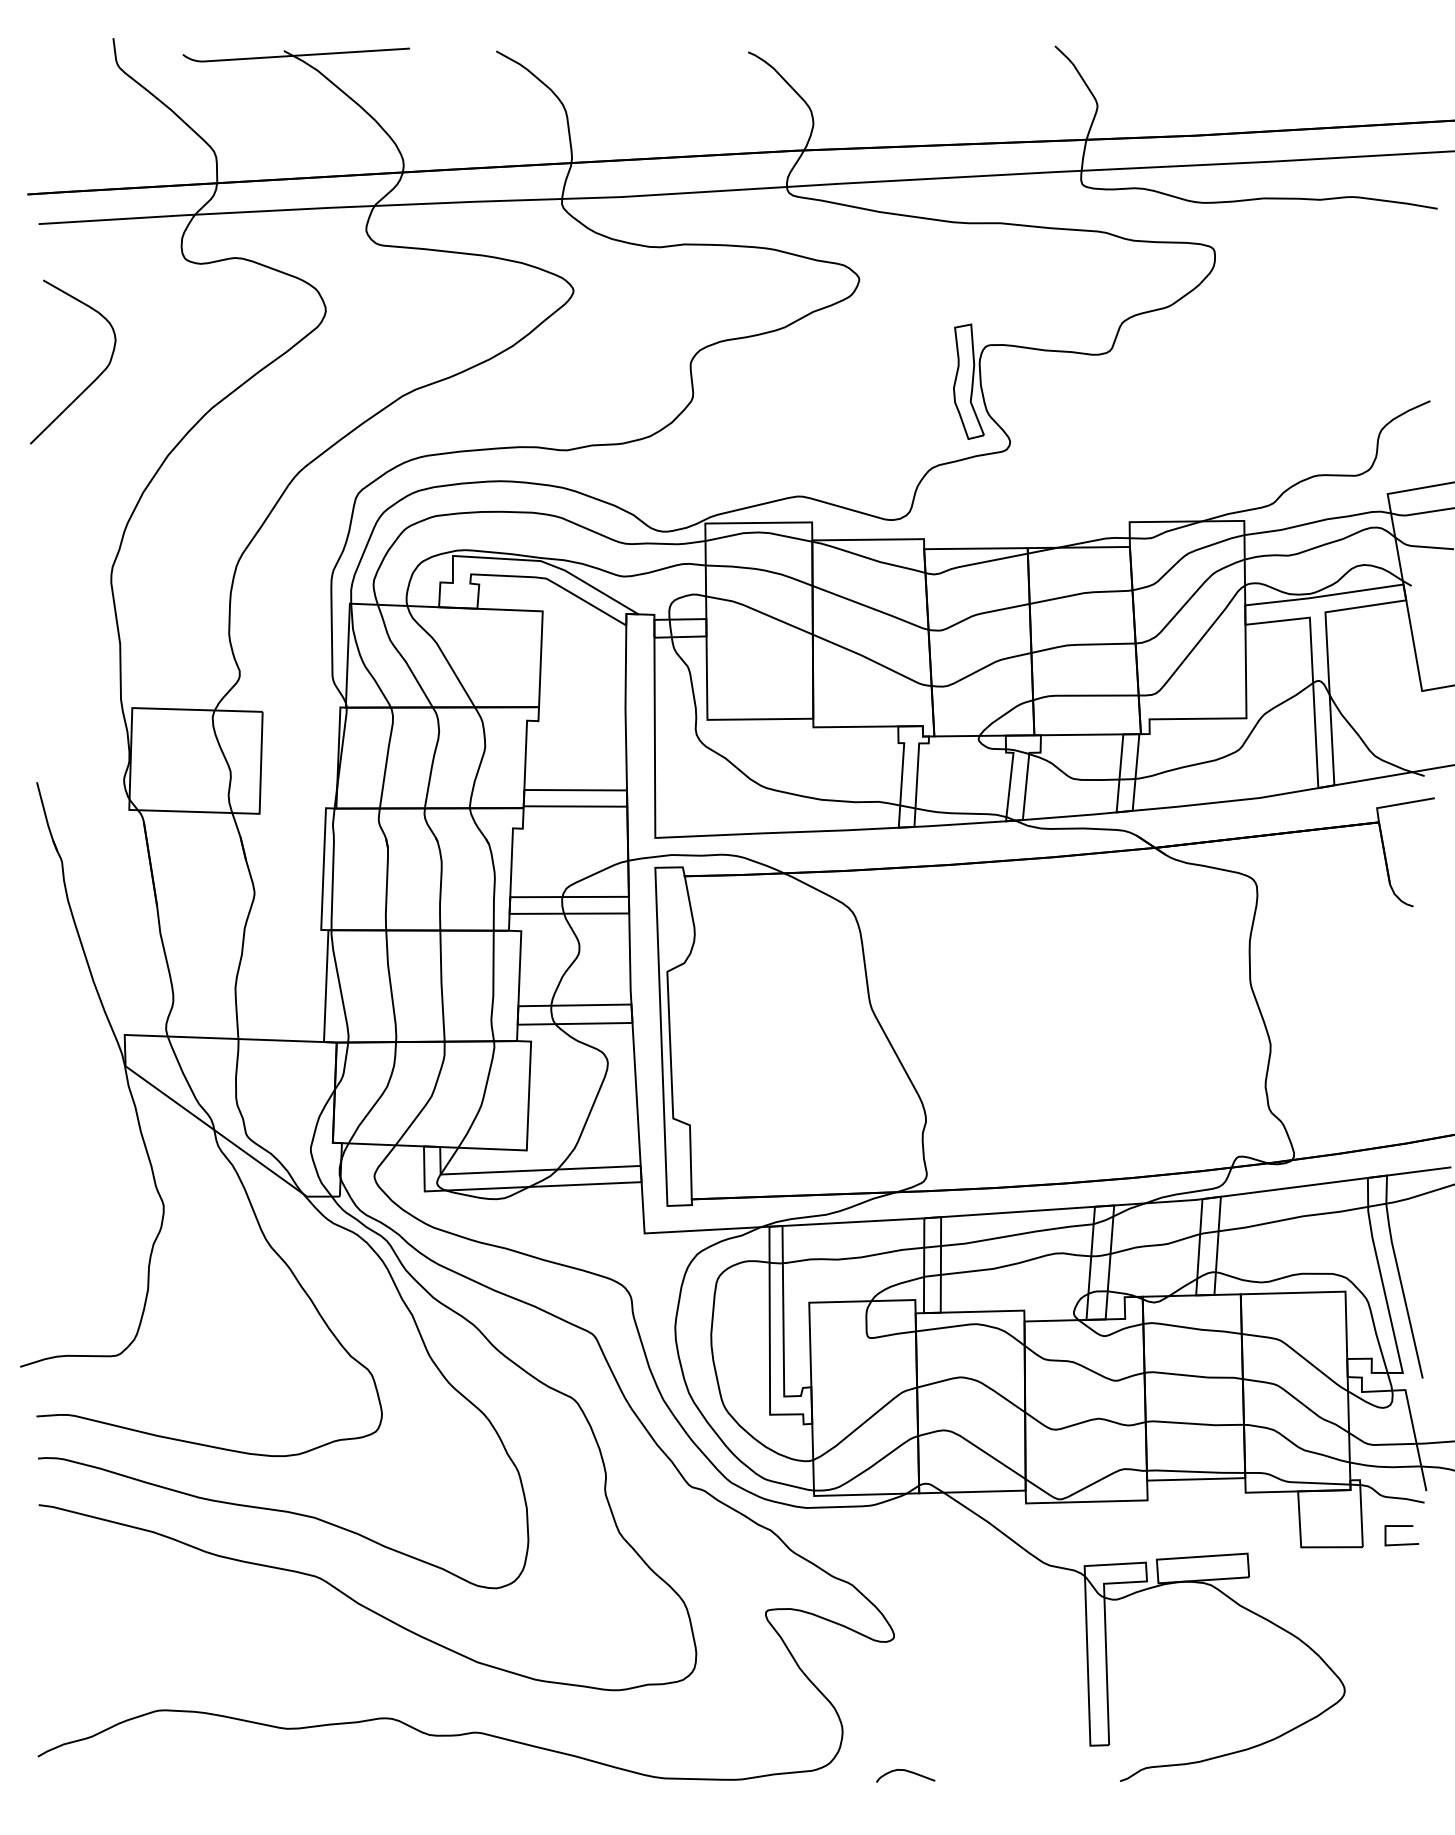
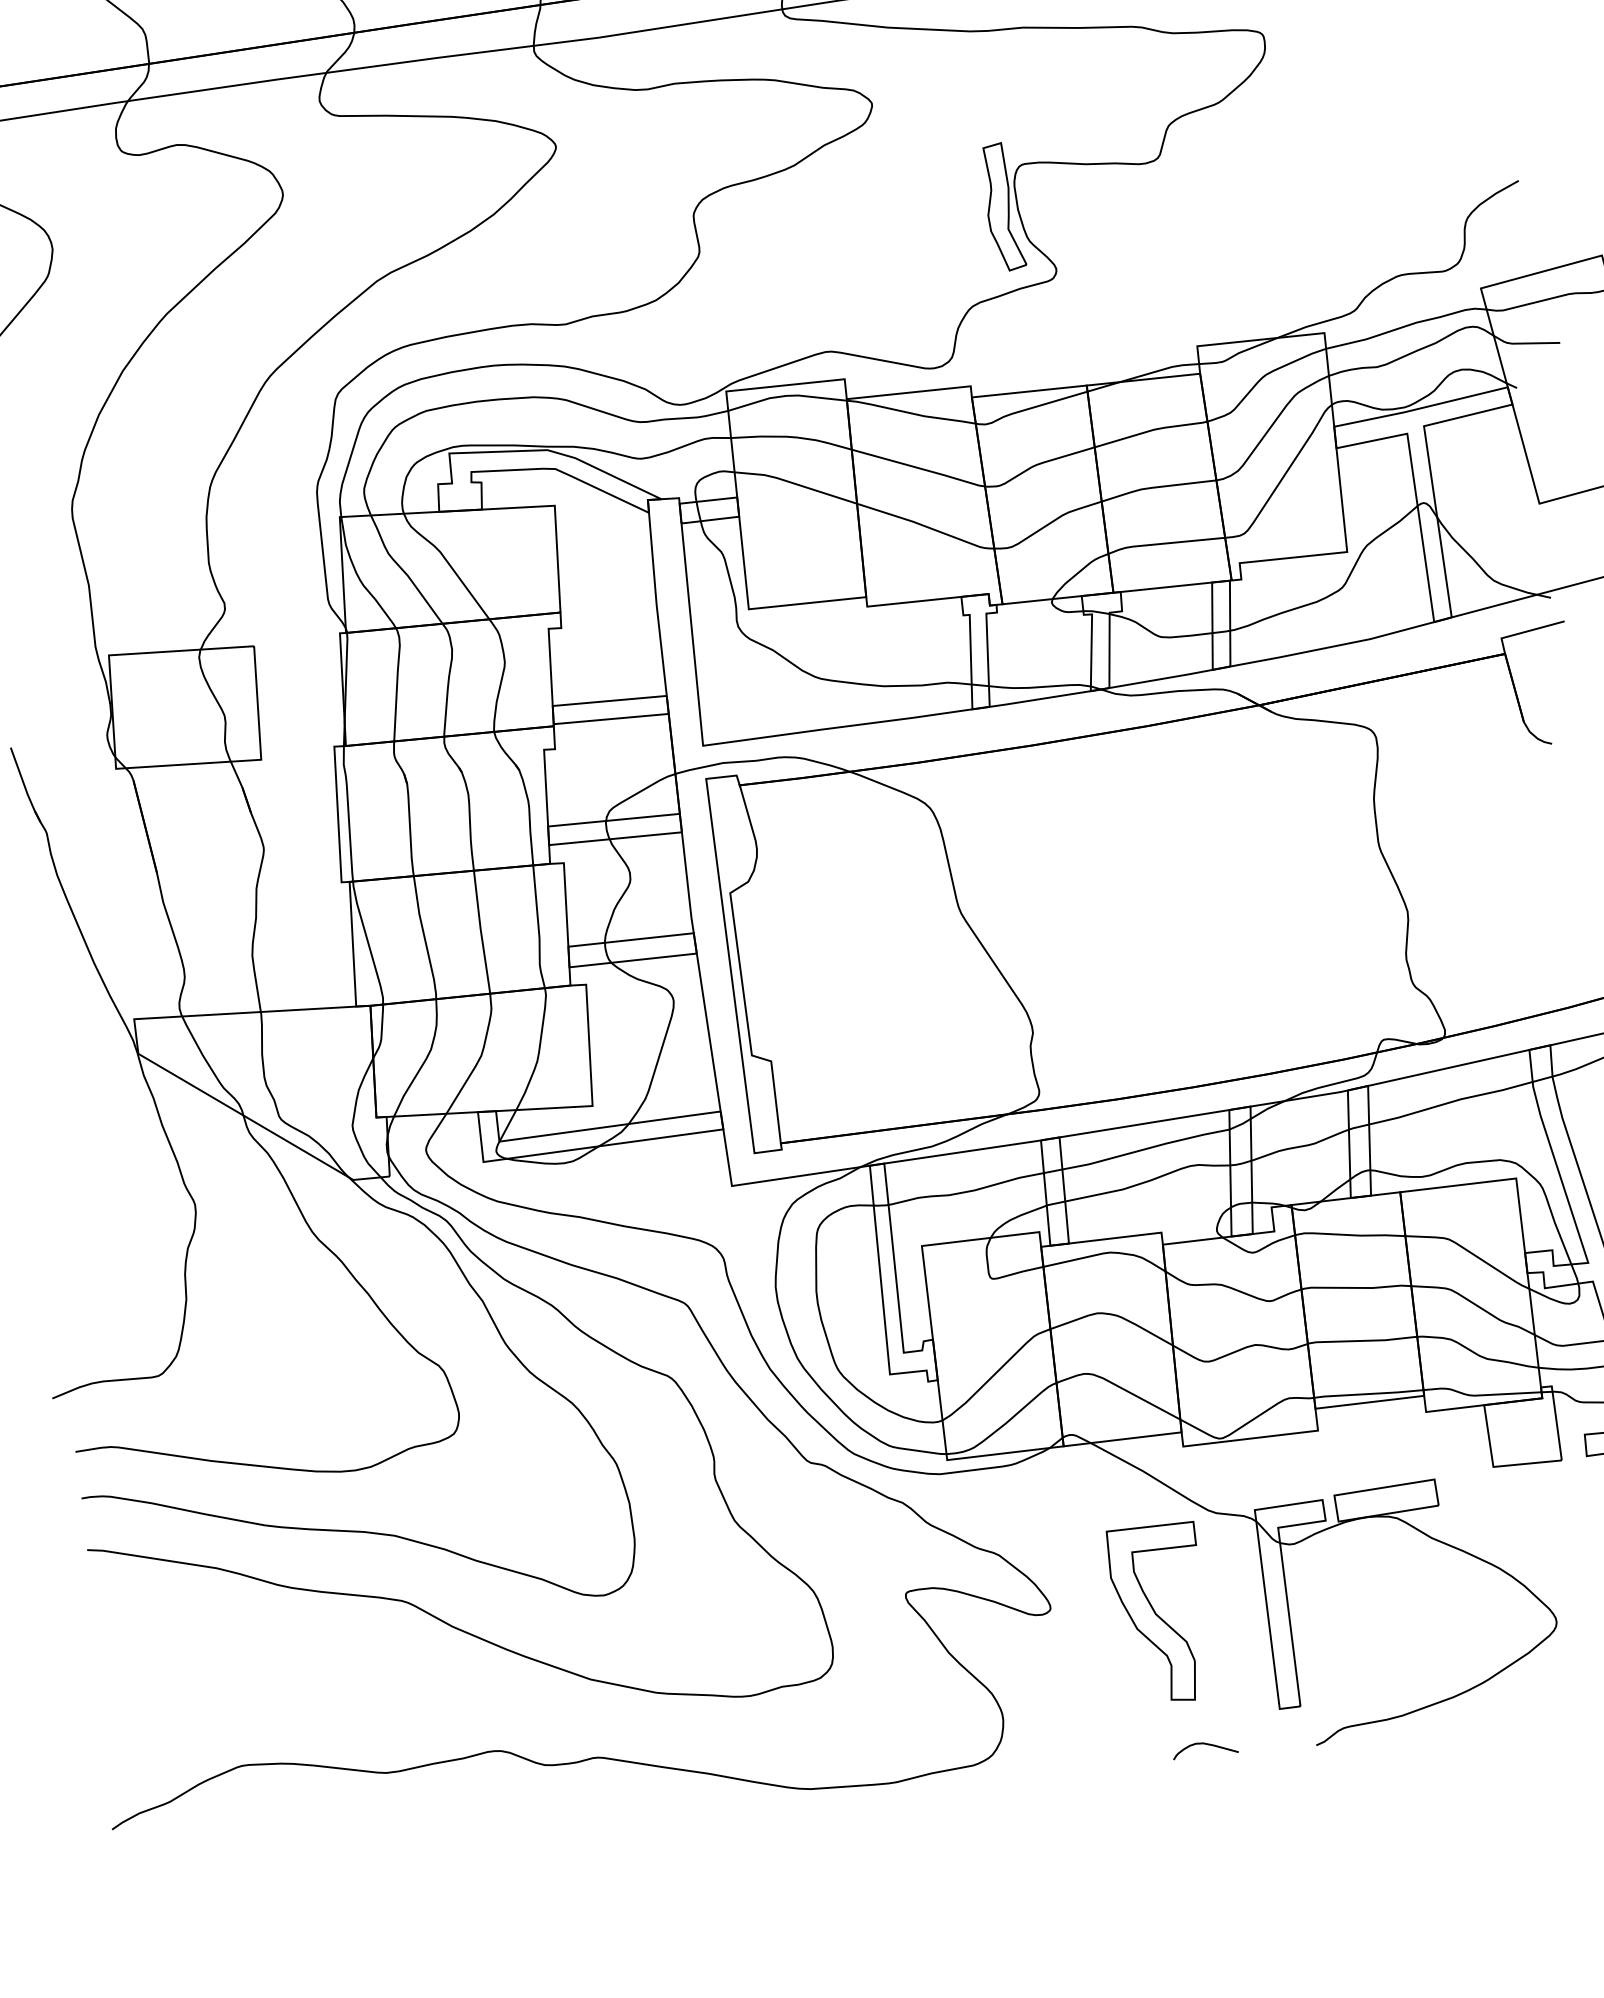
part: (989, 1650) -> (1157, 1613), added
curve: (905, 1771) -> (1204, 1744), moved

